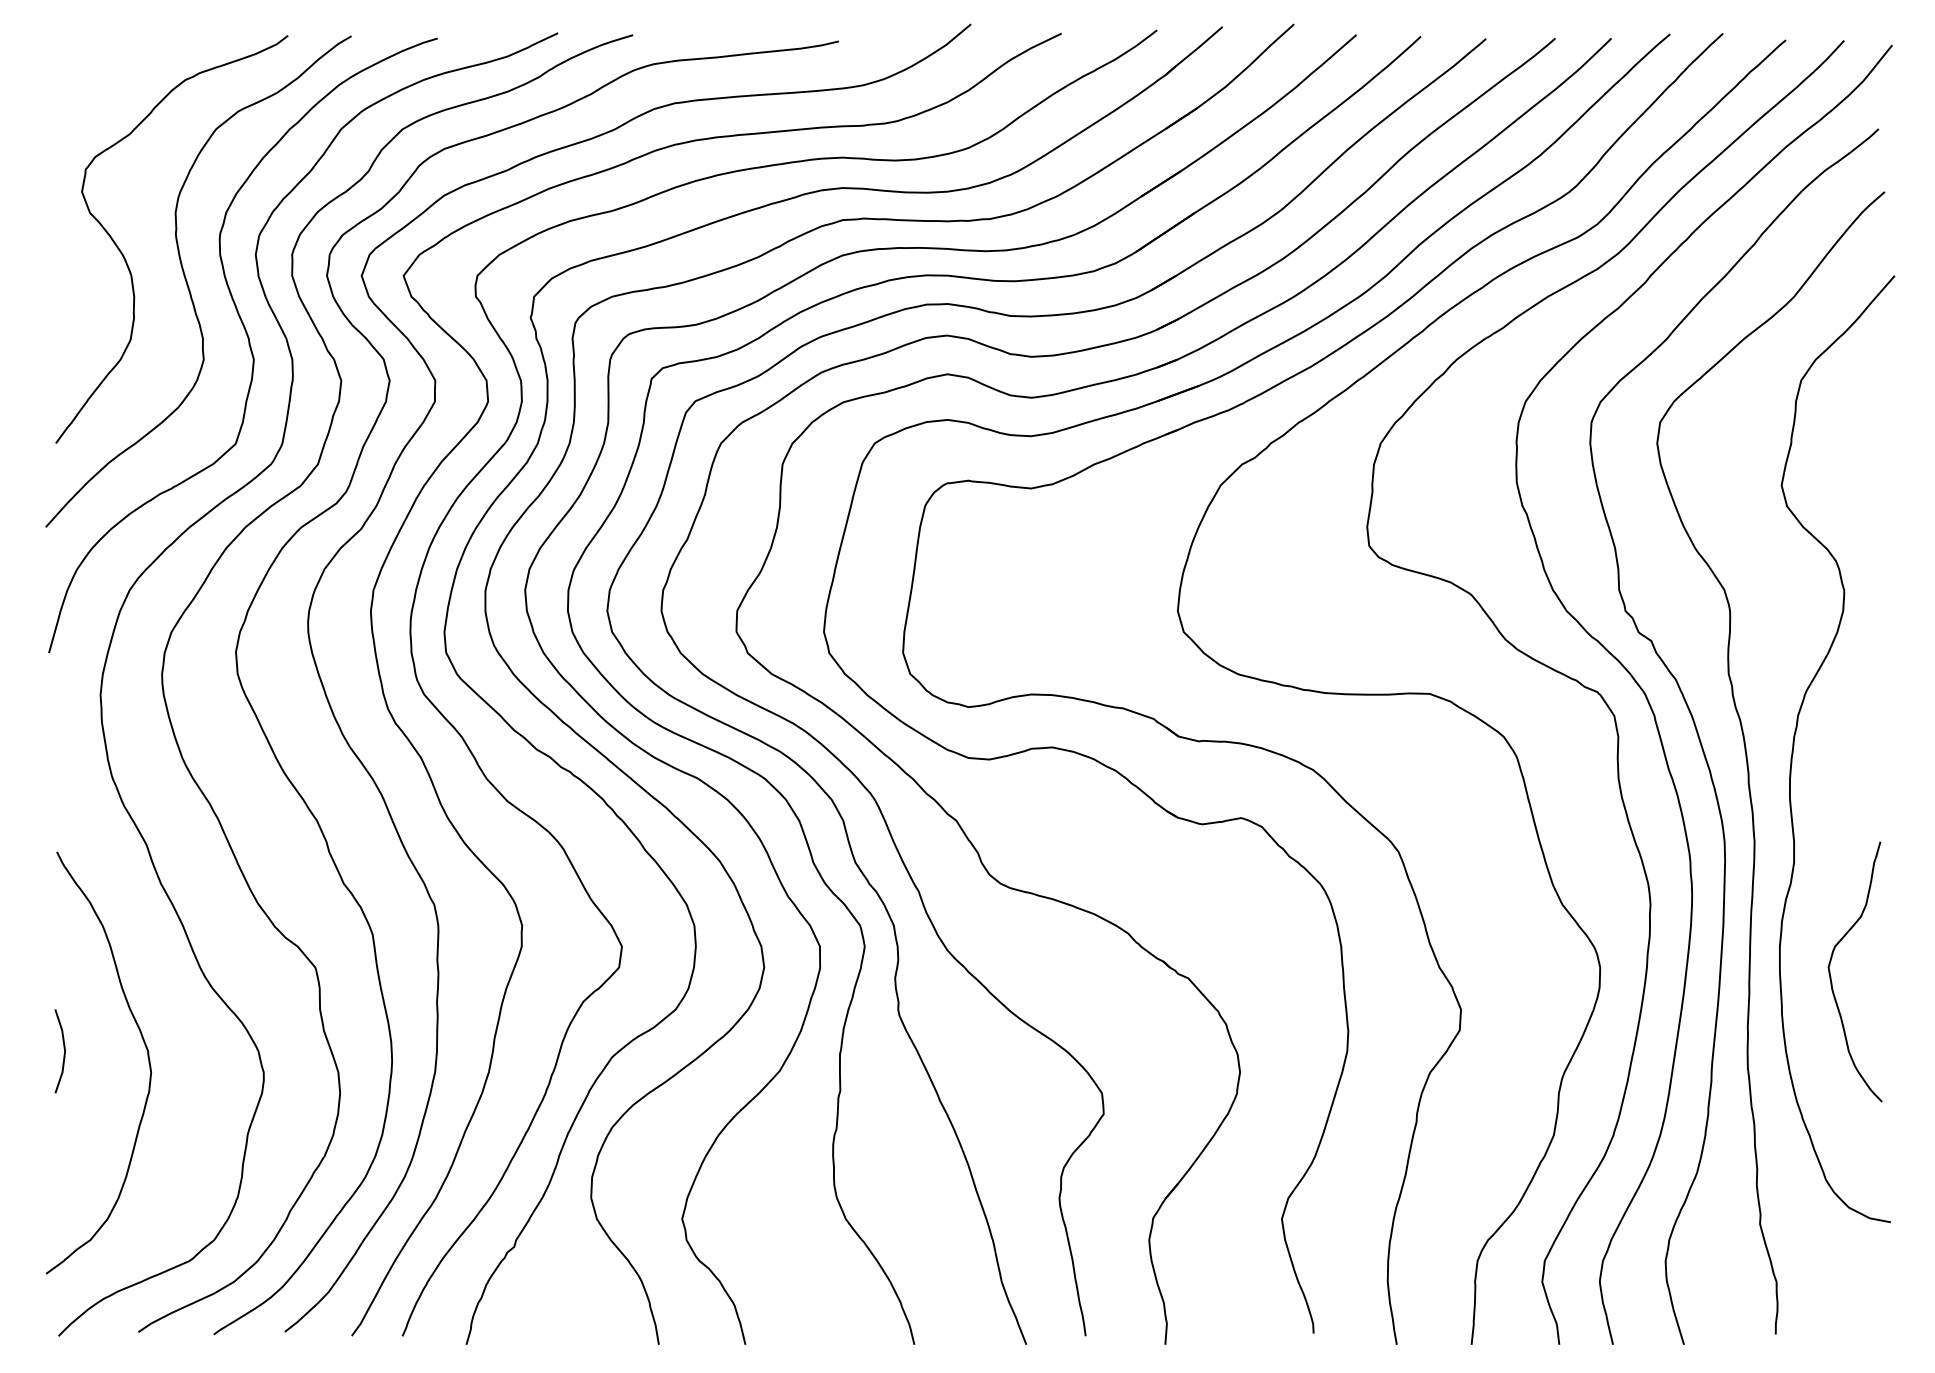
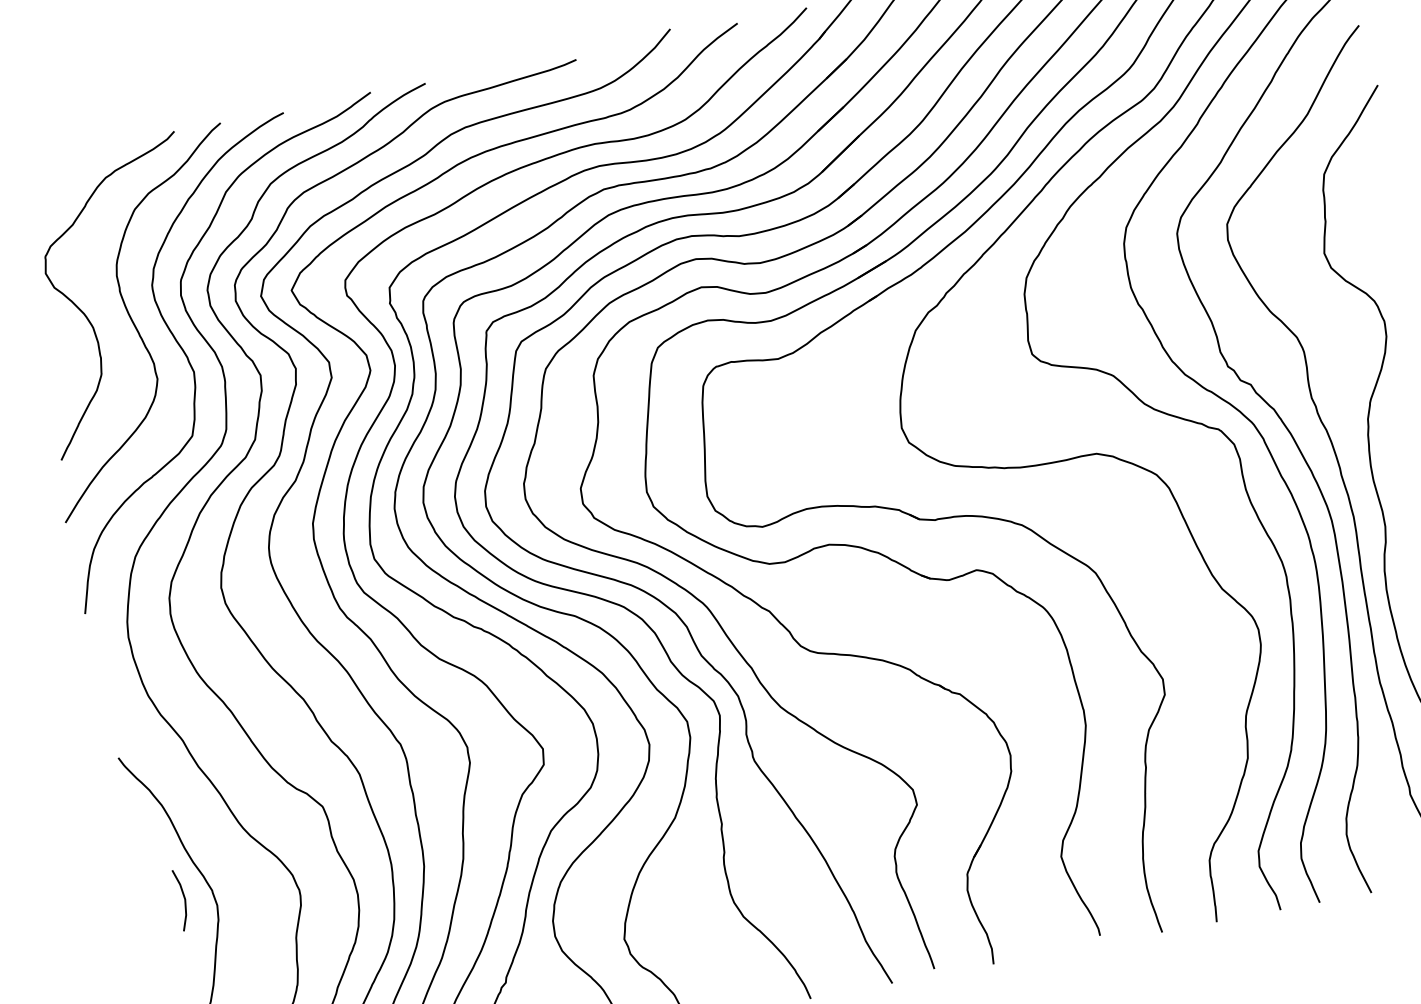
line: (63, 1048) -> (183, 897), moved

